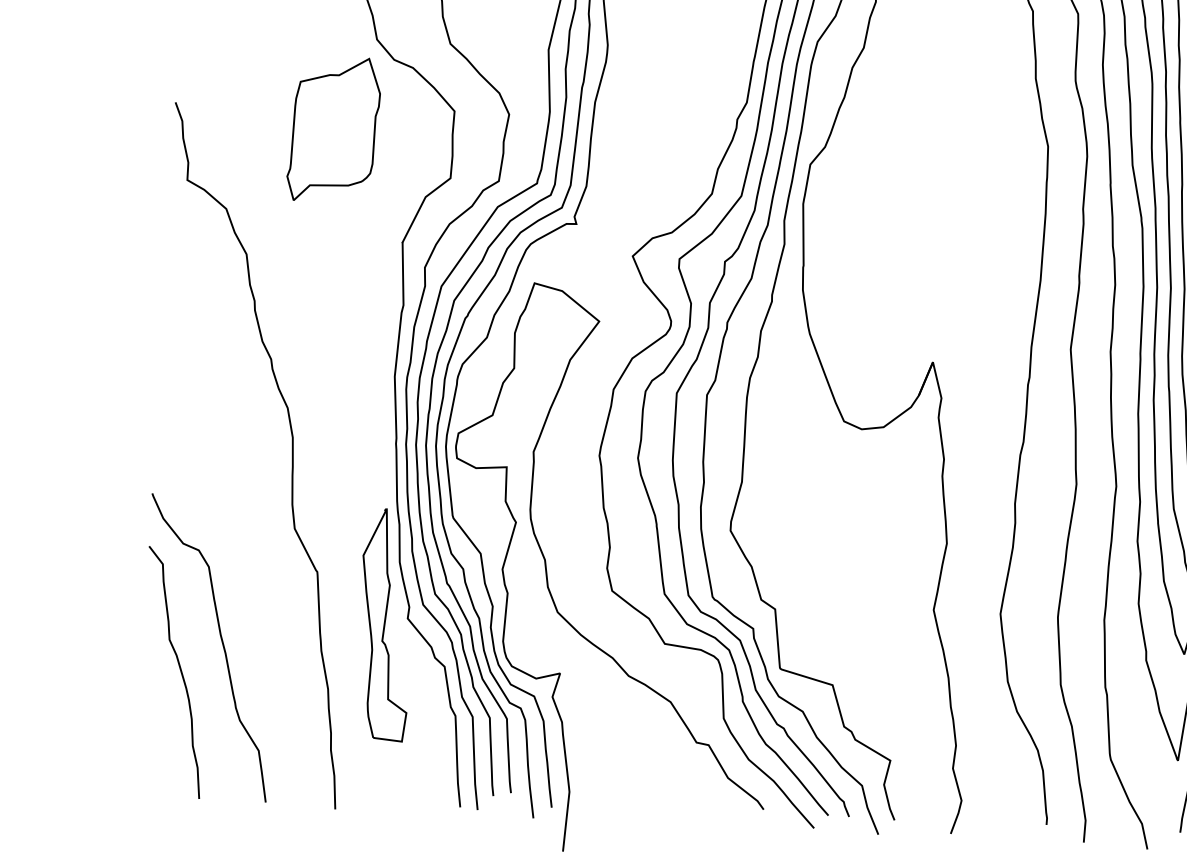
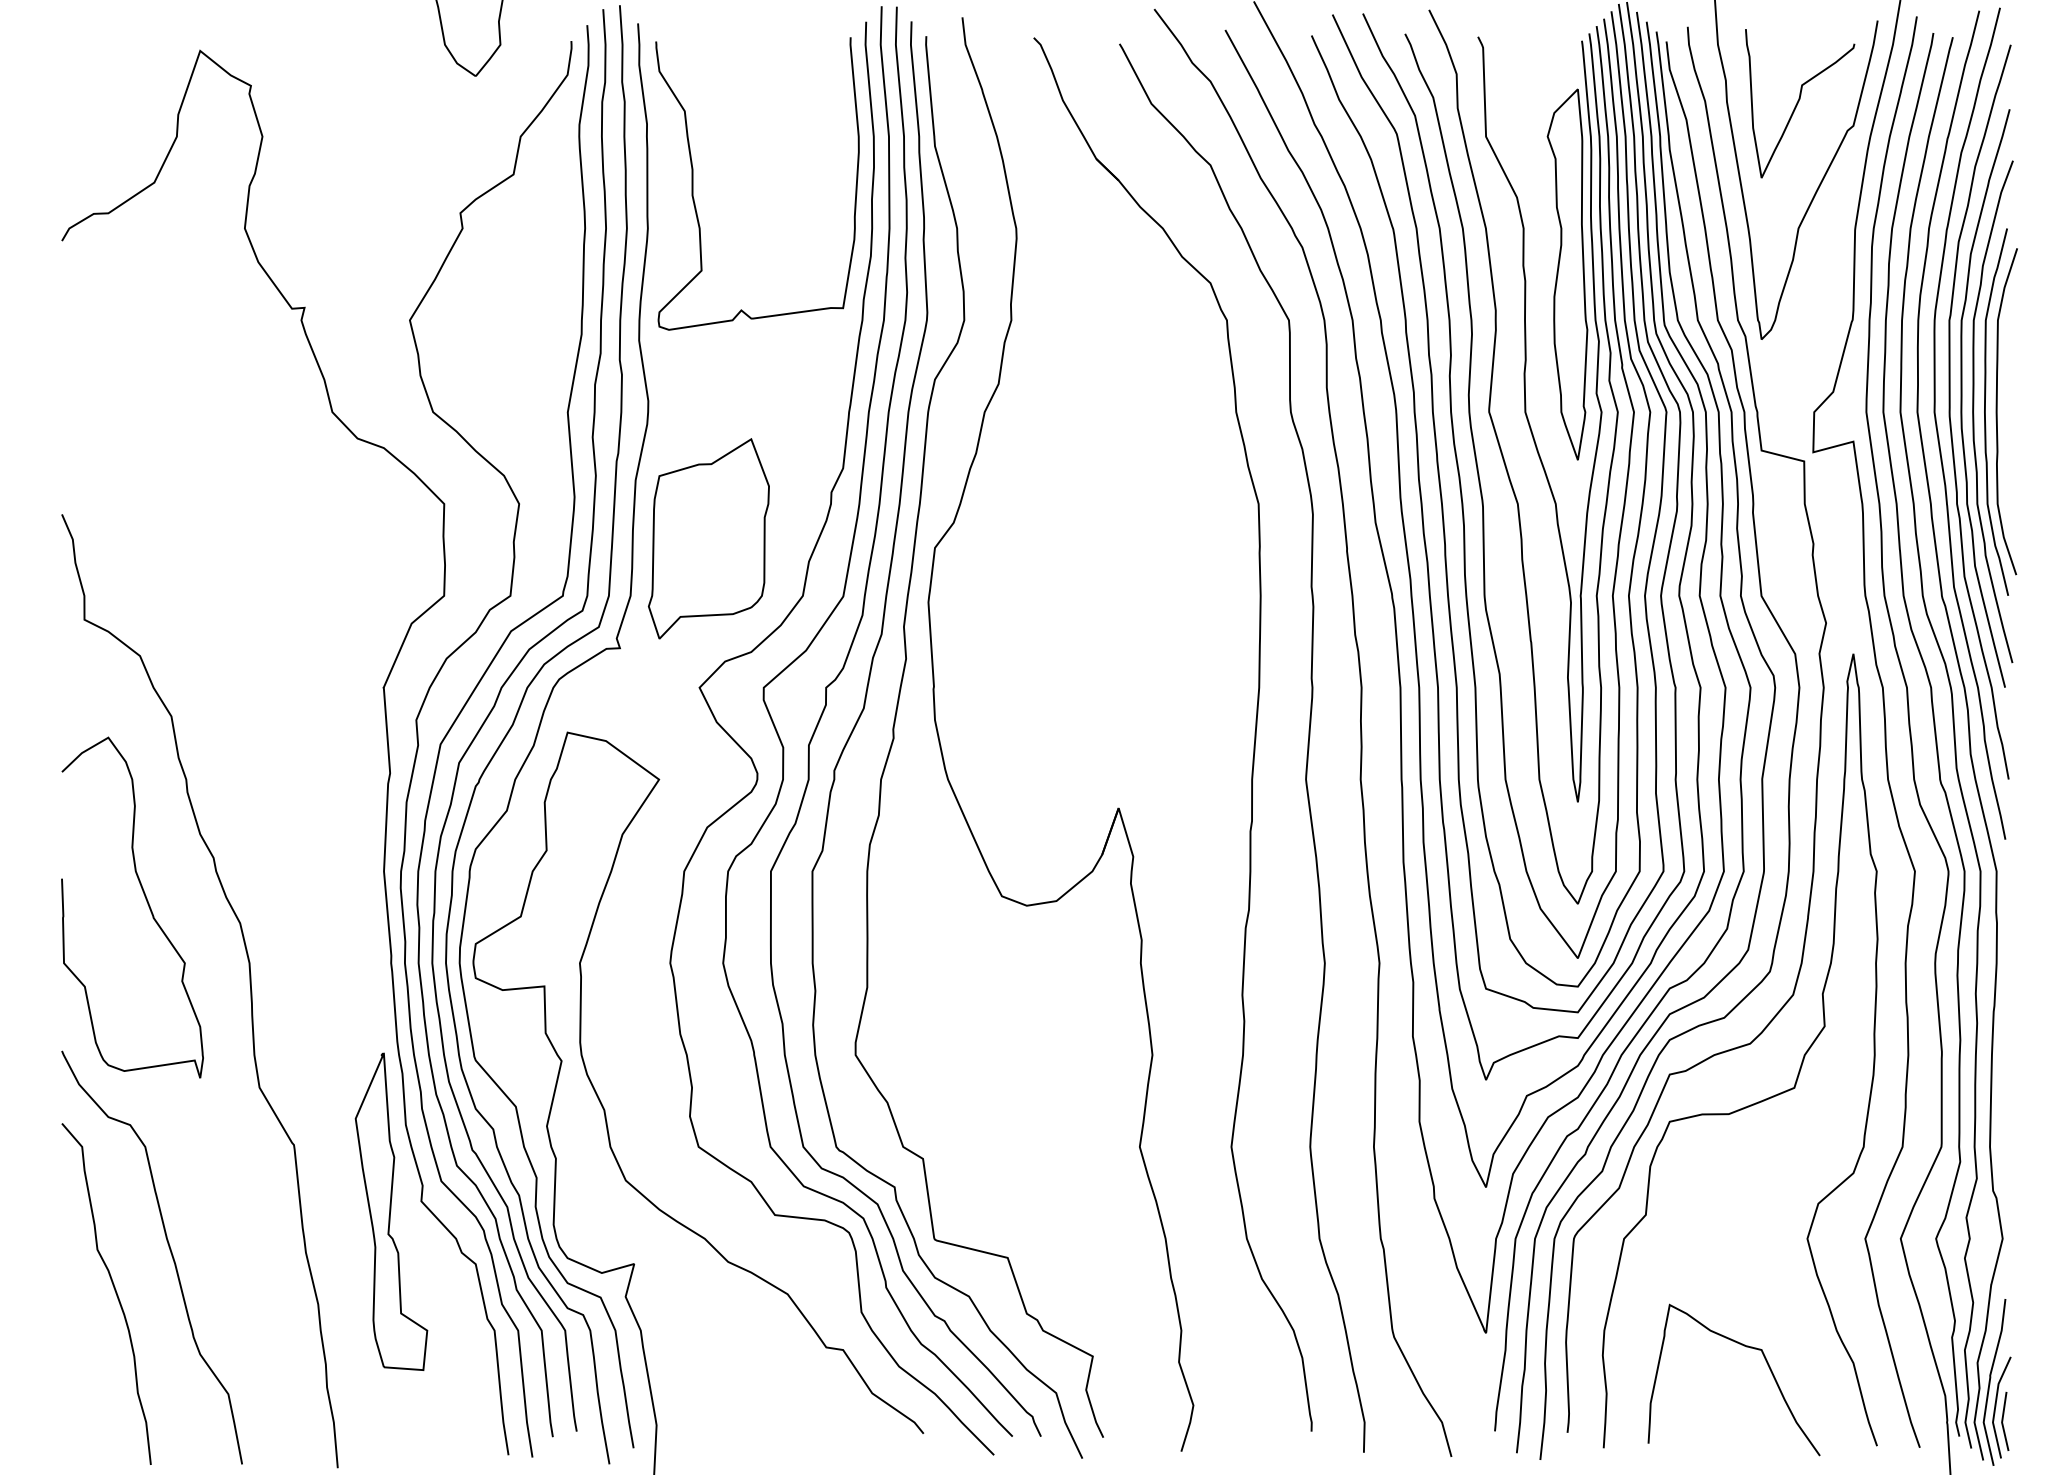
part: (333, 129) -> (708, 538), moved
part: (220, 388) -> (146, 901), added

